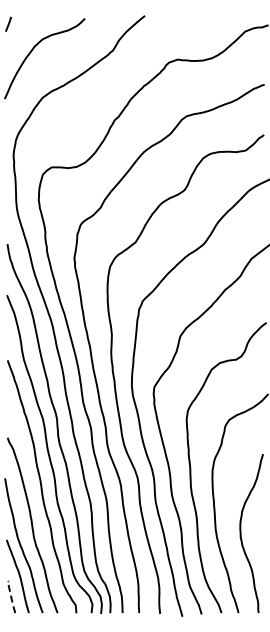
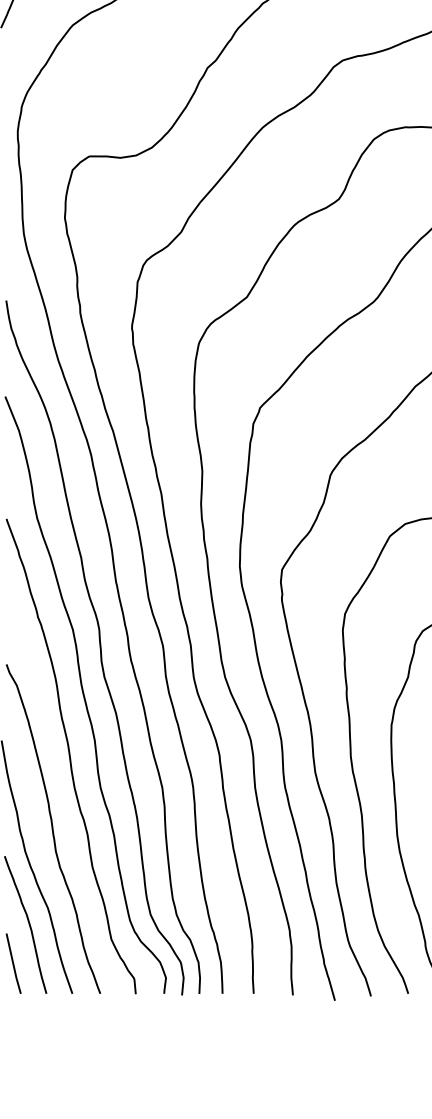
line: (11, 597) -> (13, 964), dashed -> solid

